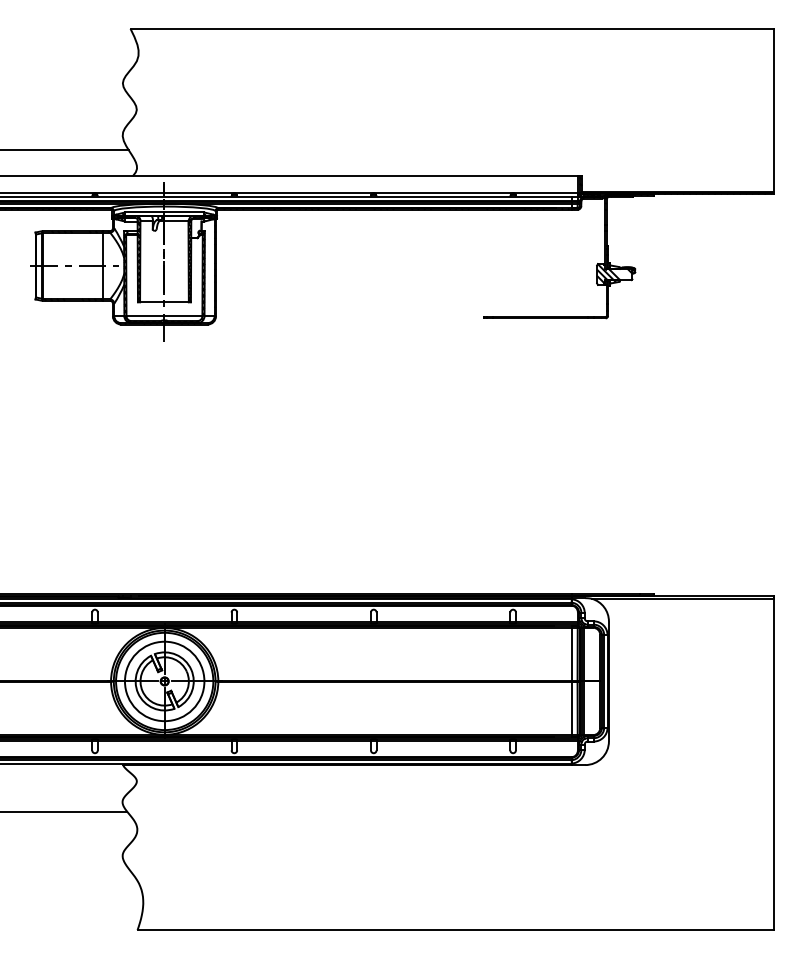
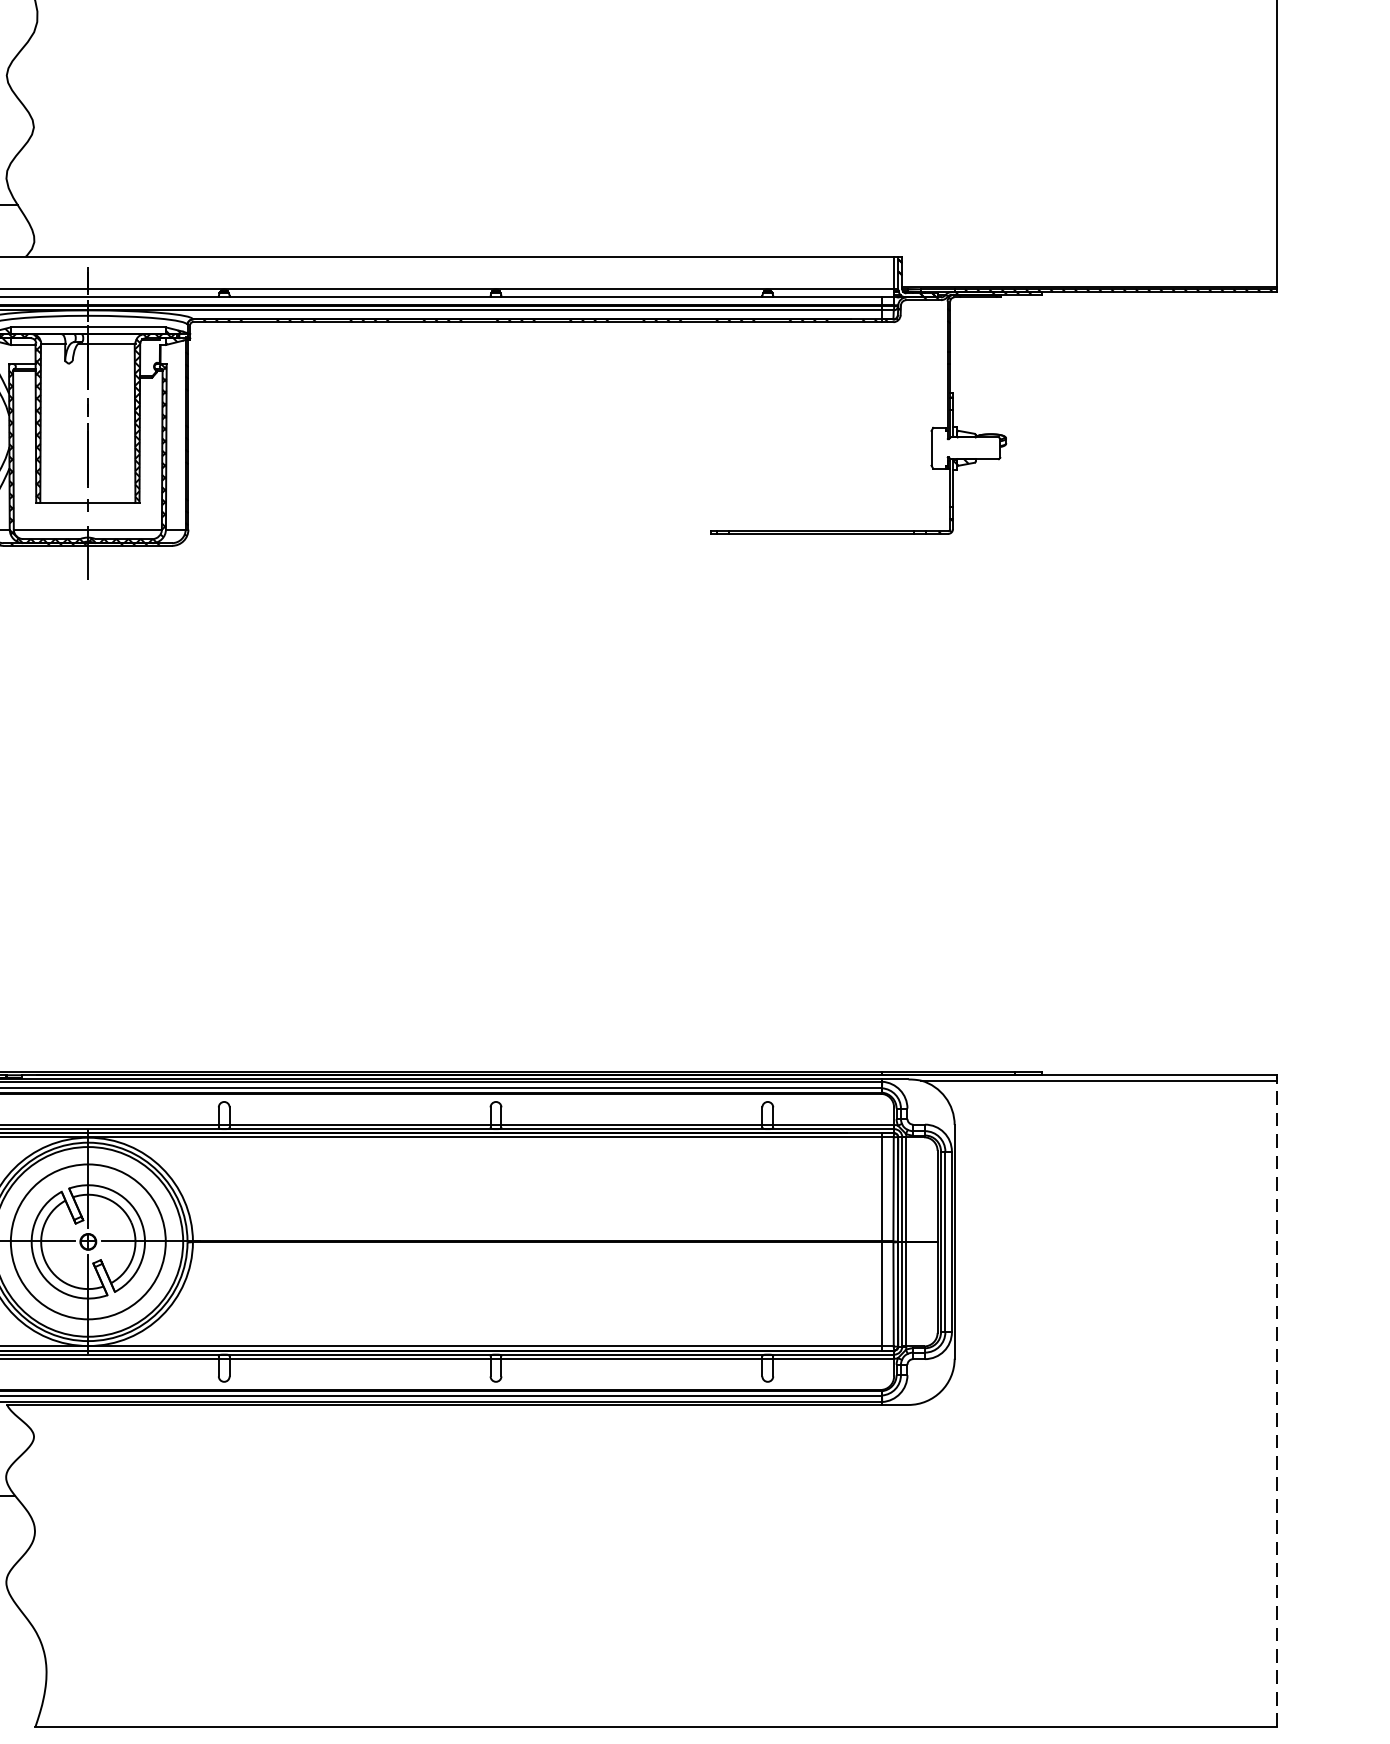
hatch: (614, 273) -> (965, 446), removed
line: (774, 764) -> (1277, 1403), solid -> dashed

